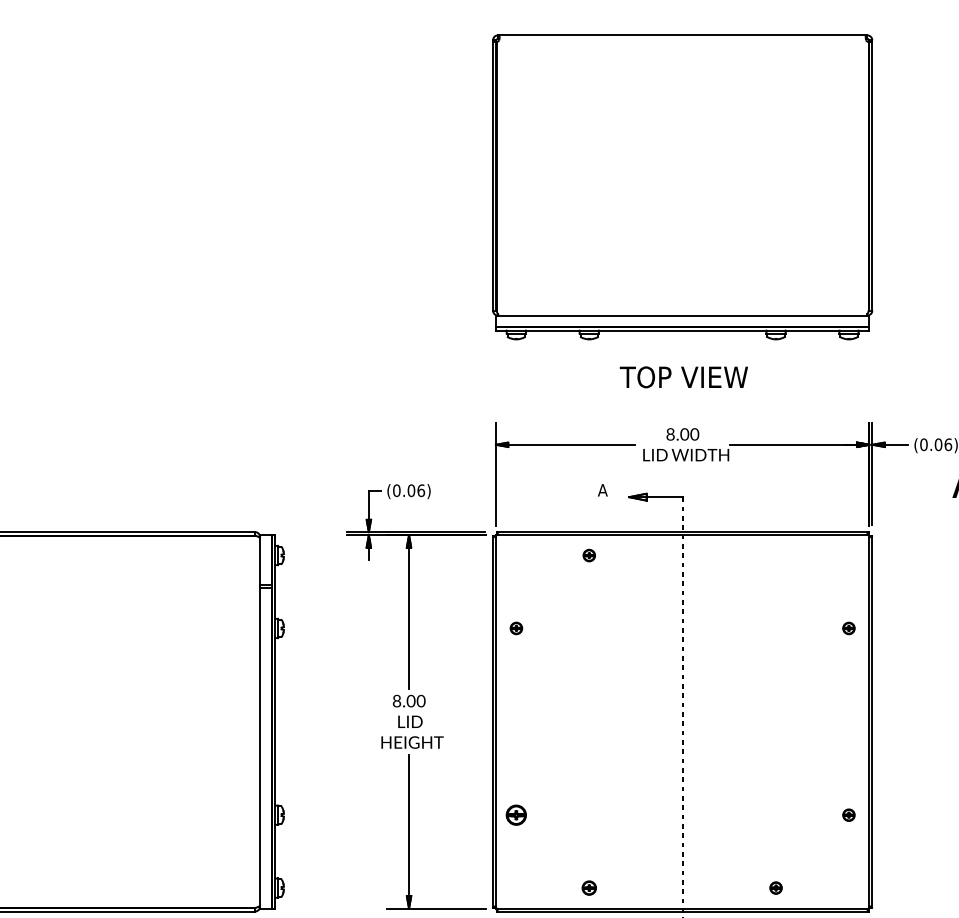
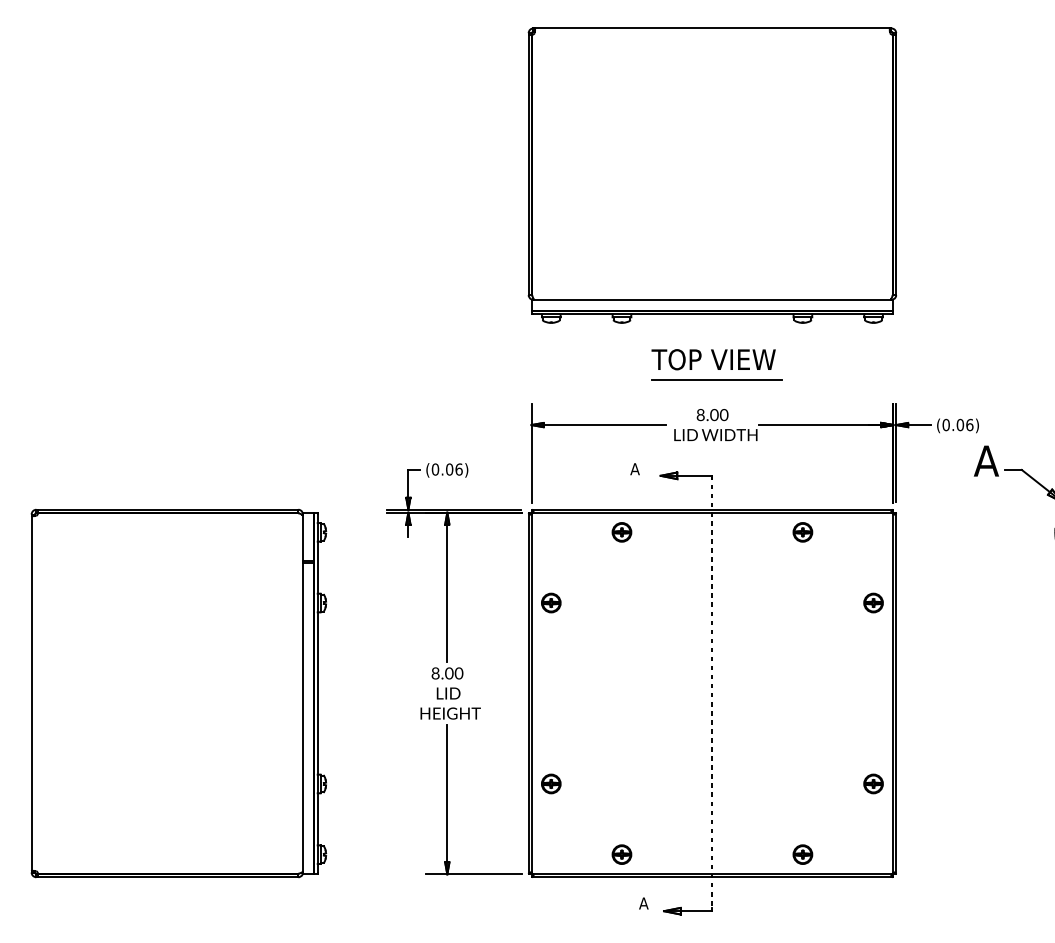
line: (686, 398) -> (716, 380), added
part: (588, 555) -> (621, 532), size x1.67
part: (775, 555) -> (802, 532), added
part: (516, 627) -> (551, 602), size x1.67
part: (848, 627) -> (873, 602), size x1.67
part: (848, 814) -> (873, 783), size x1.67
part: (588, 888) -> (621, 854), size x1.43
part: (775, 888) -> (802, 854), size x1.67

